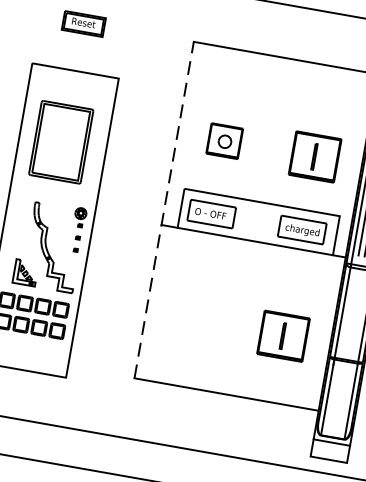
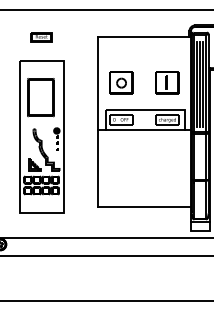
part: (225, 140) -> (121, 82), size x1.43
line: (164, 209) -> (97, 121), dashed -> solid
part: (284, 335) -> (167, 173), removed

